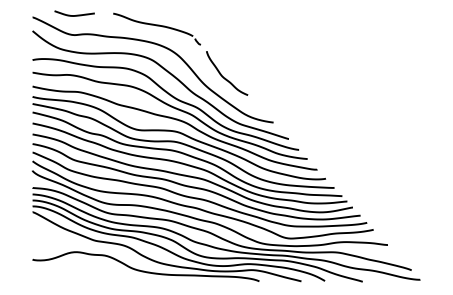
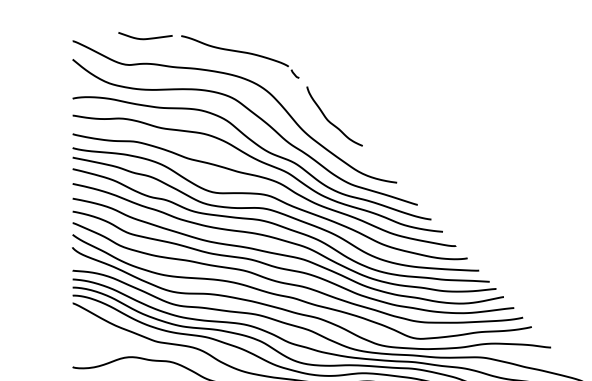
curve: (74, 15) -> (145, 38), moved

